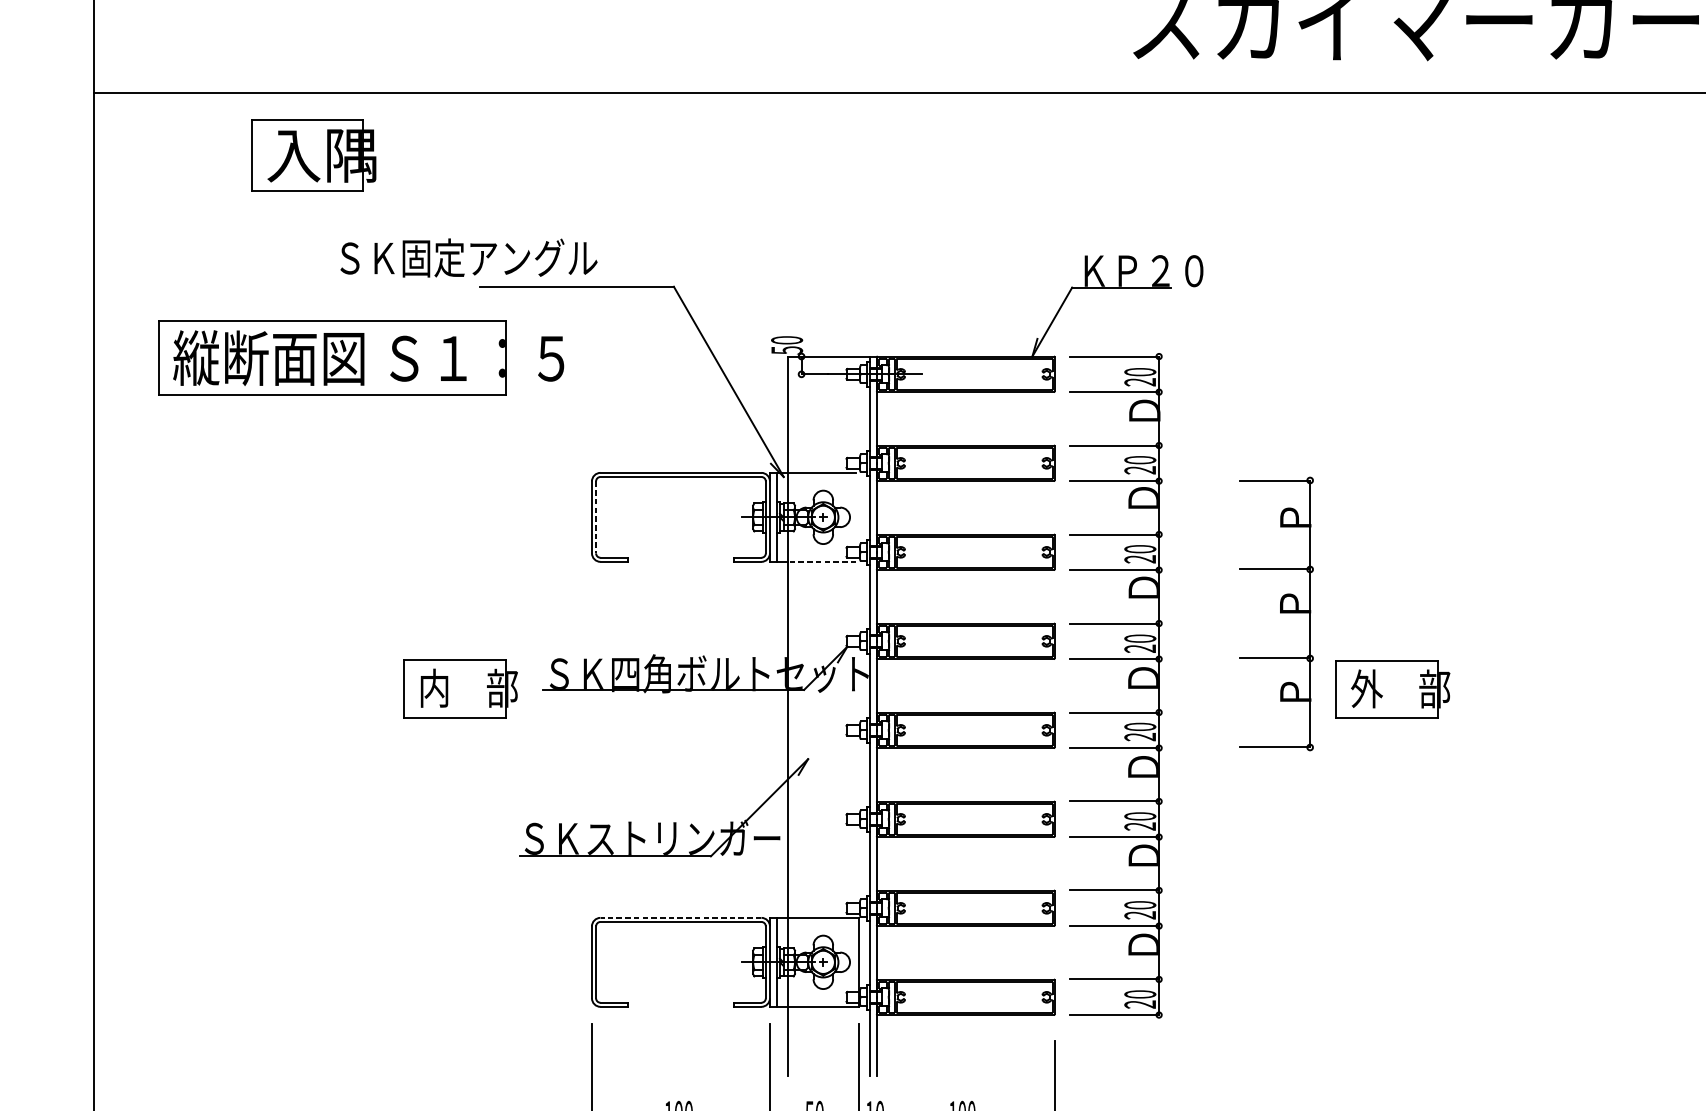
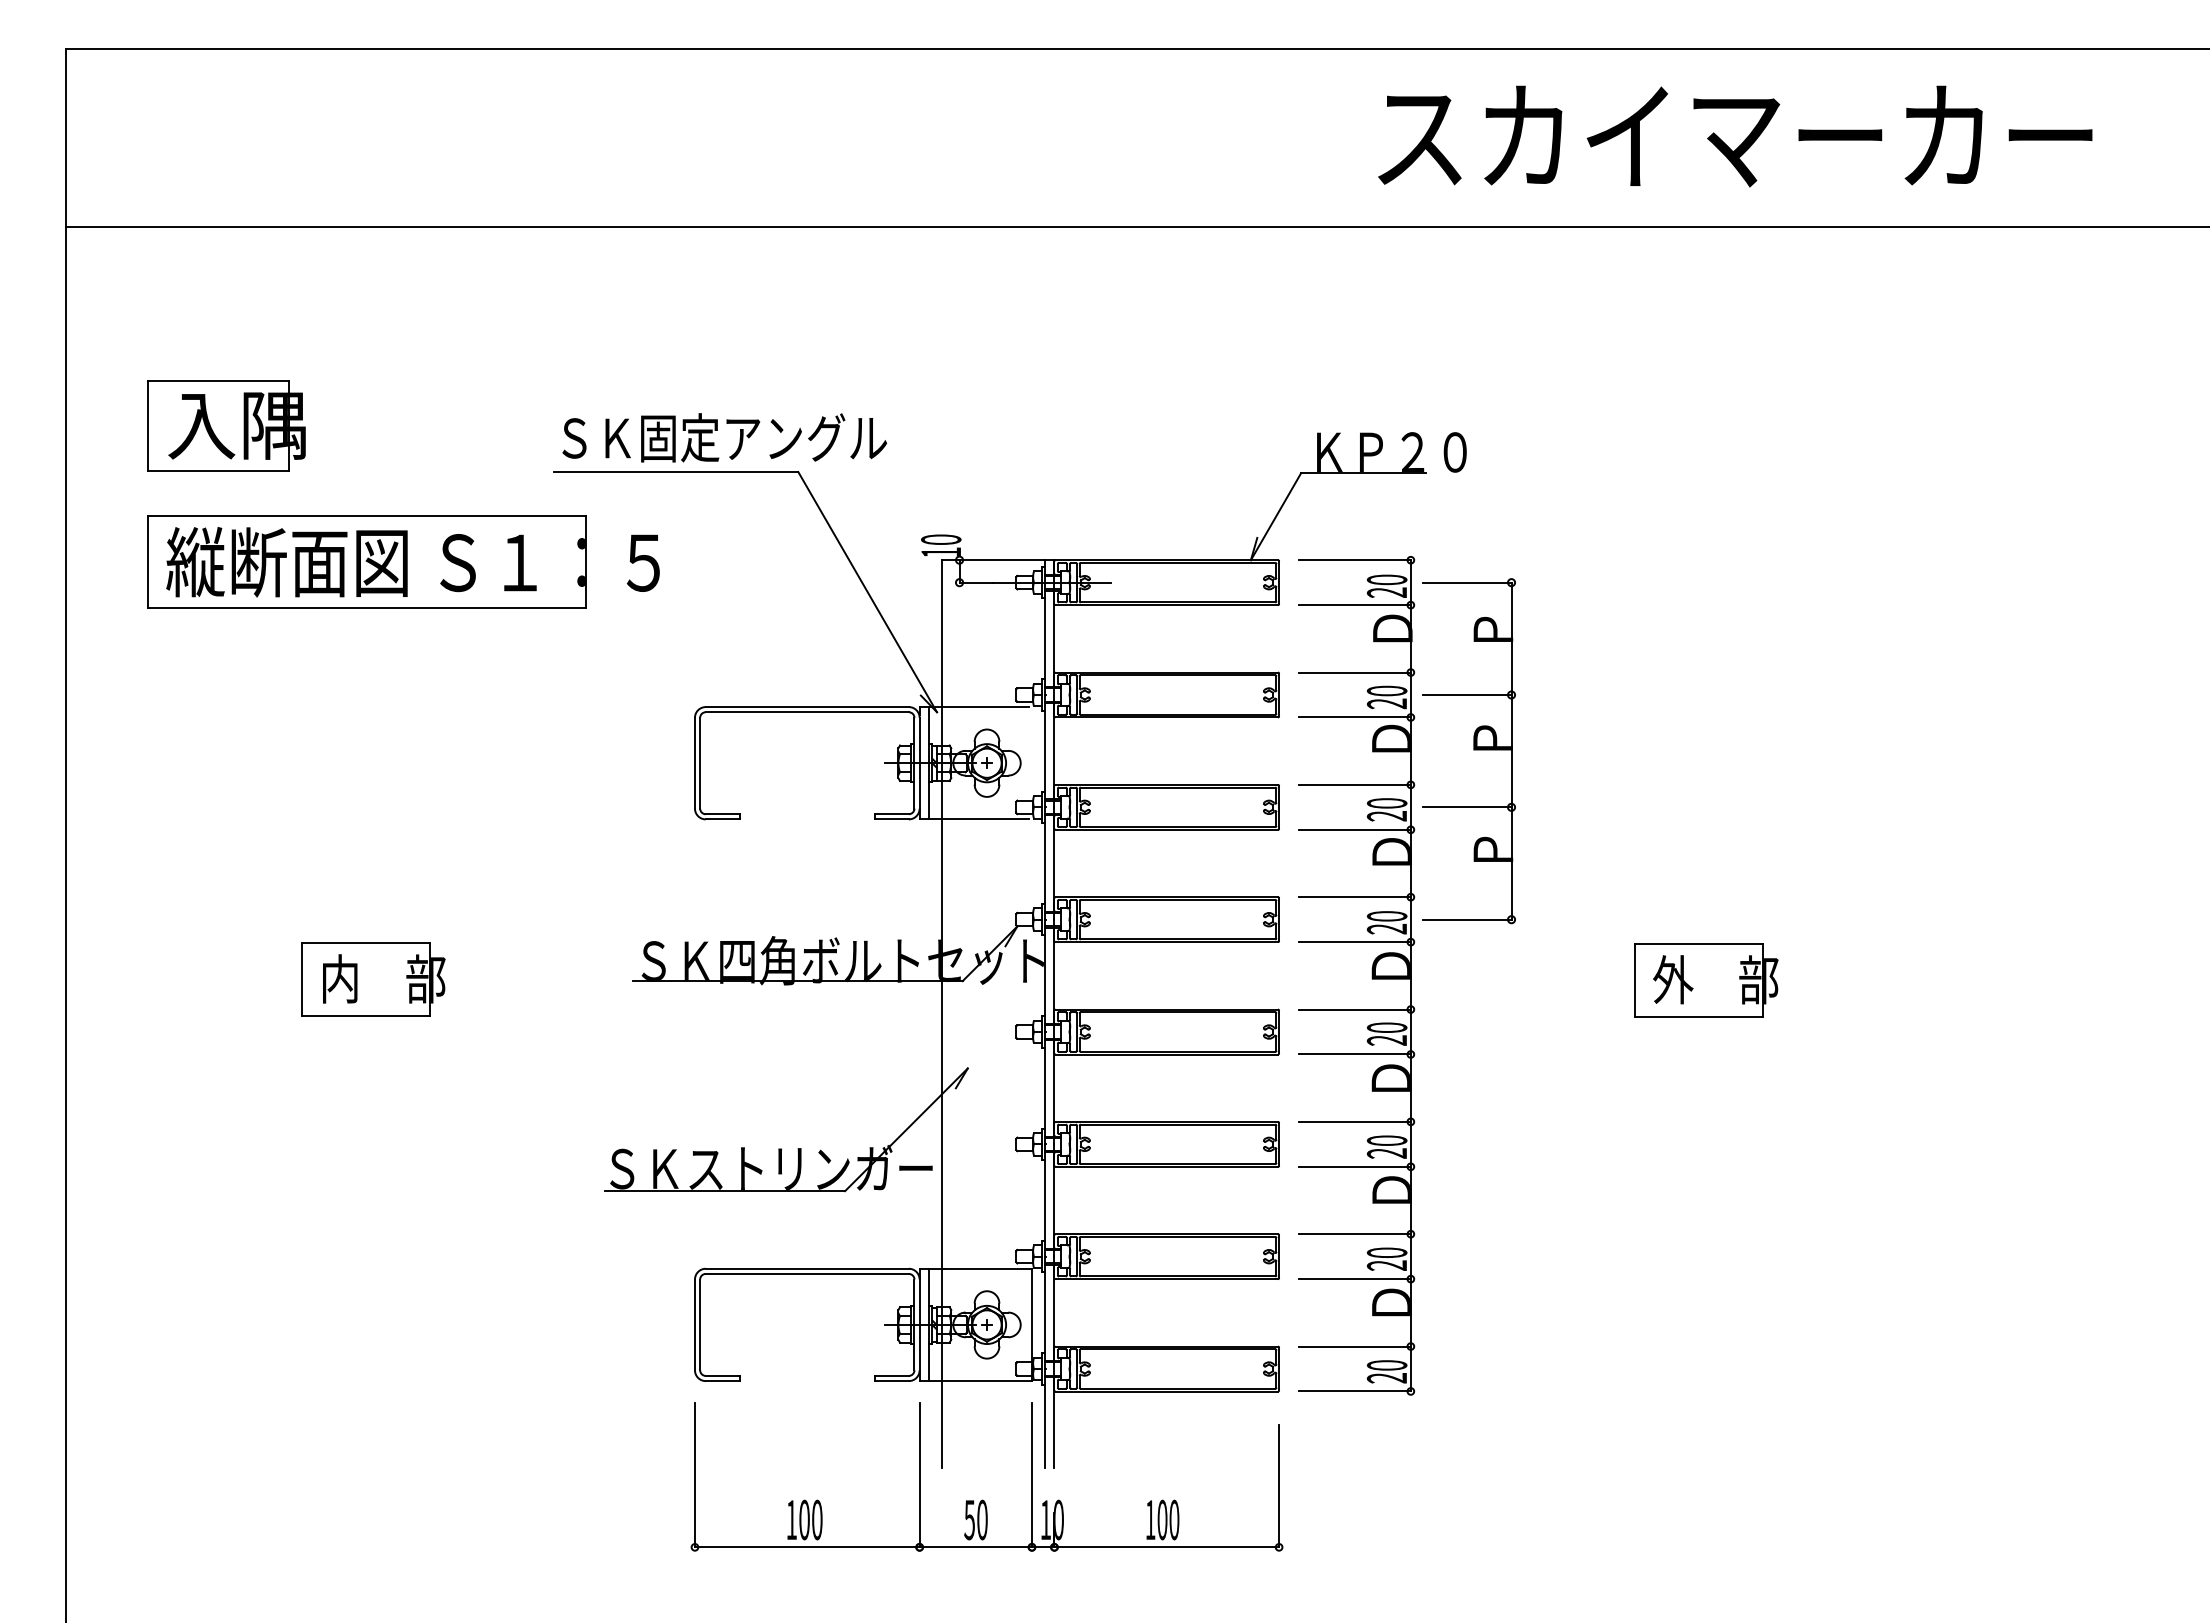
part: (313, 155) -> (226, 425), moved
text: (468, 257) -> (724, 437), moved
text: (787, 350) -> (941, 552), 50 -> 10
line: (596, 517) -> (700, 763), dashed -> solid
line: (821, 561) -> (984, 819), dashed -> solid
part: (1276, 614) -> (1468, 751), moved
part: (460, 688) -> (373, 979), moved
line: (681, 917) -> (807, 1268), dashed -> solid

